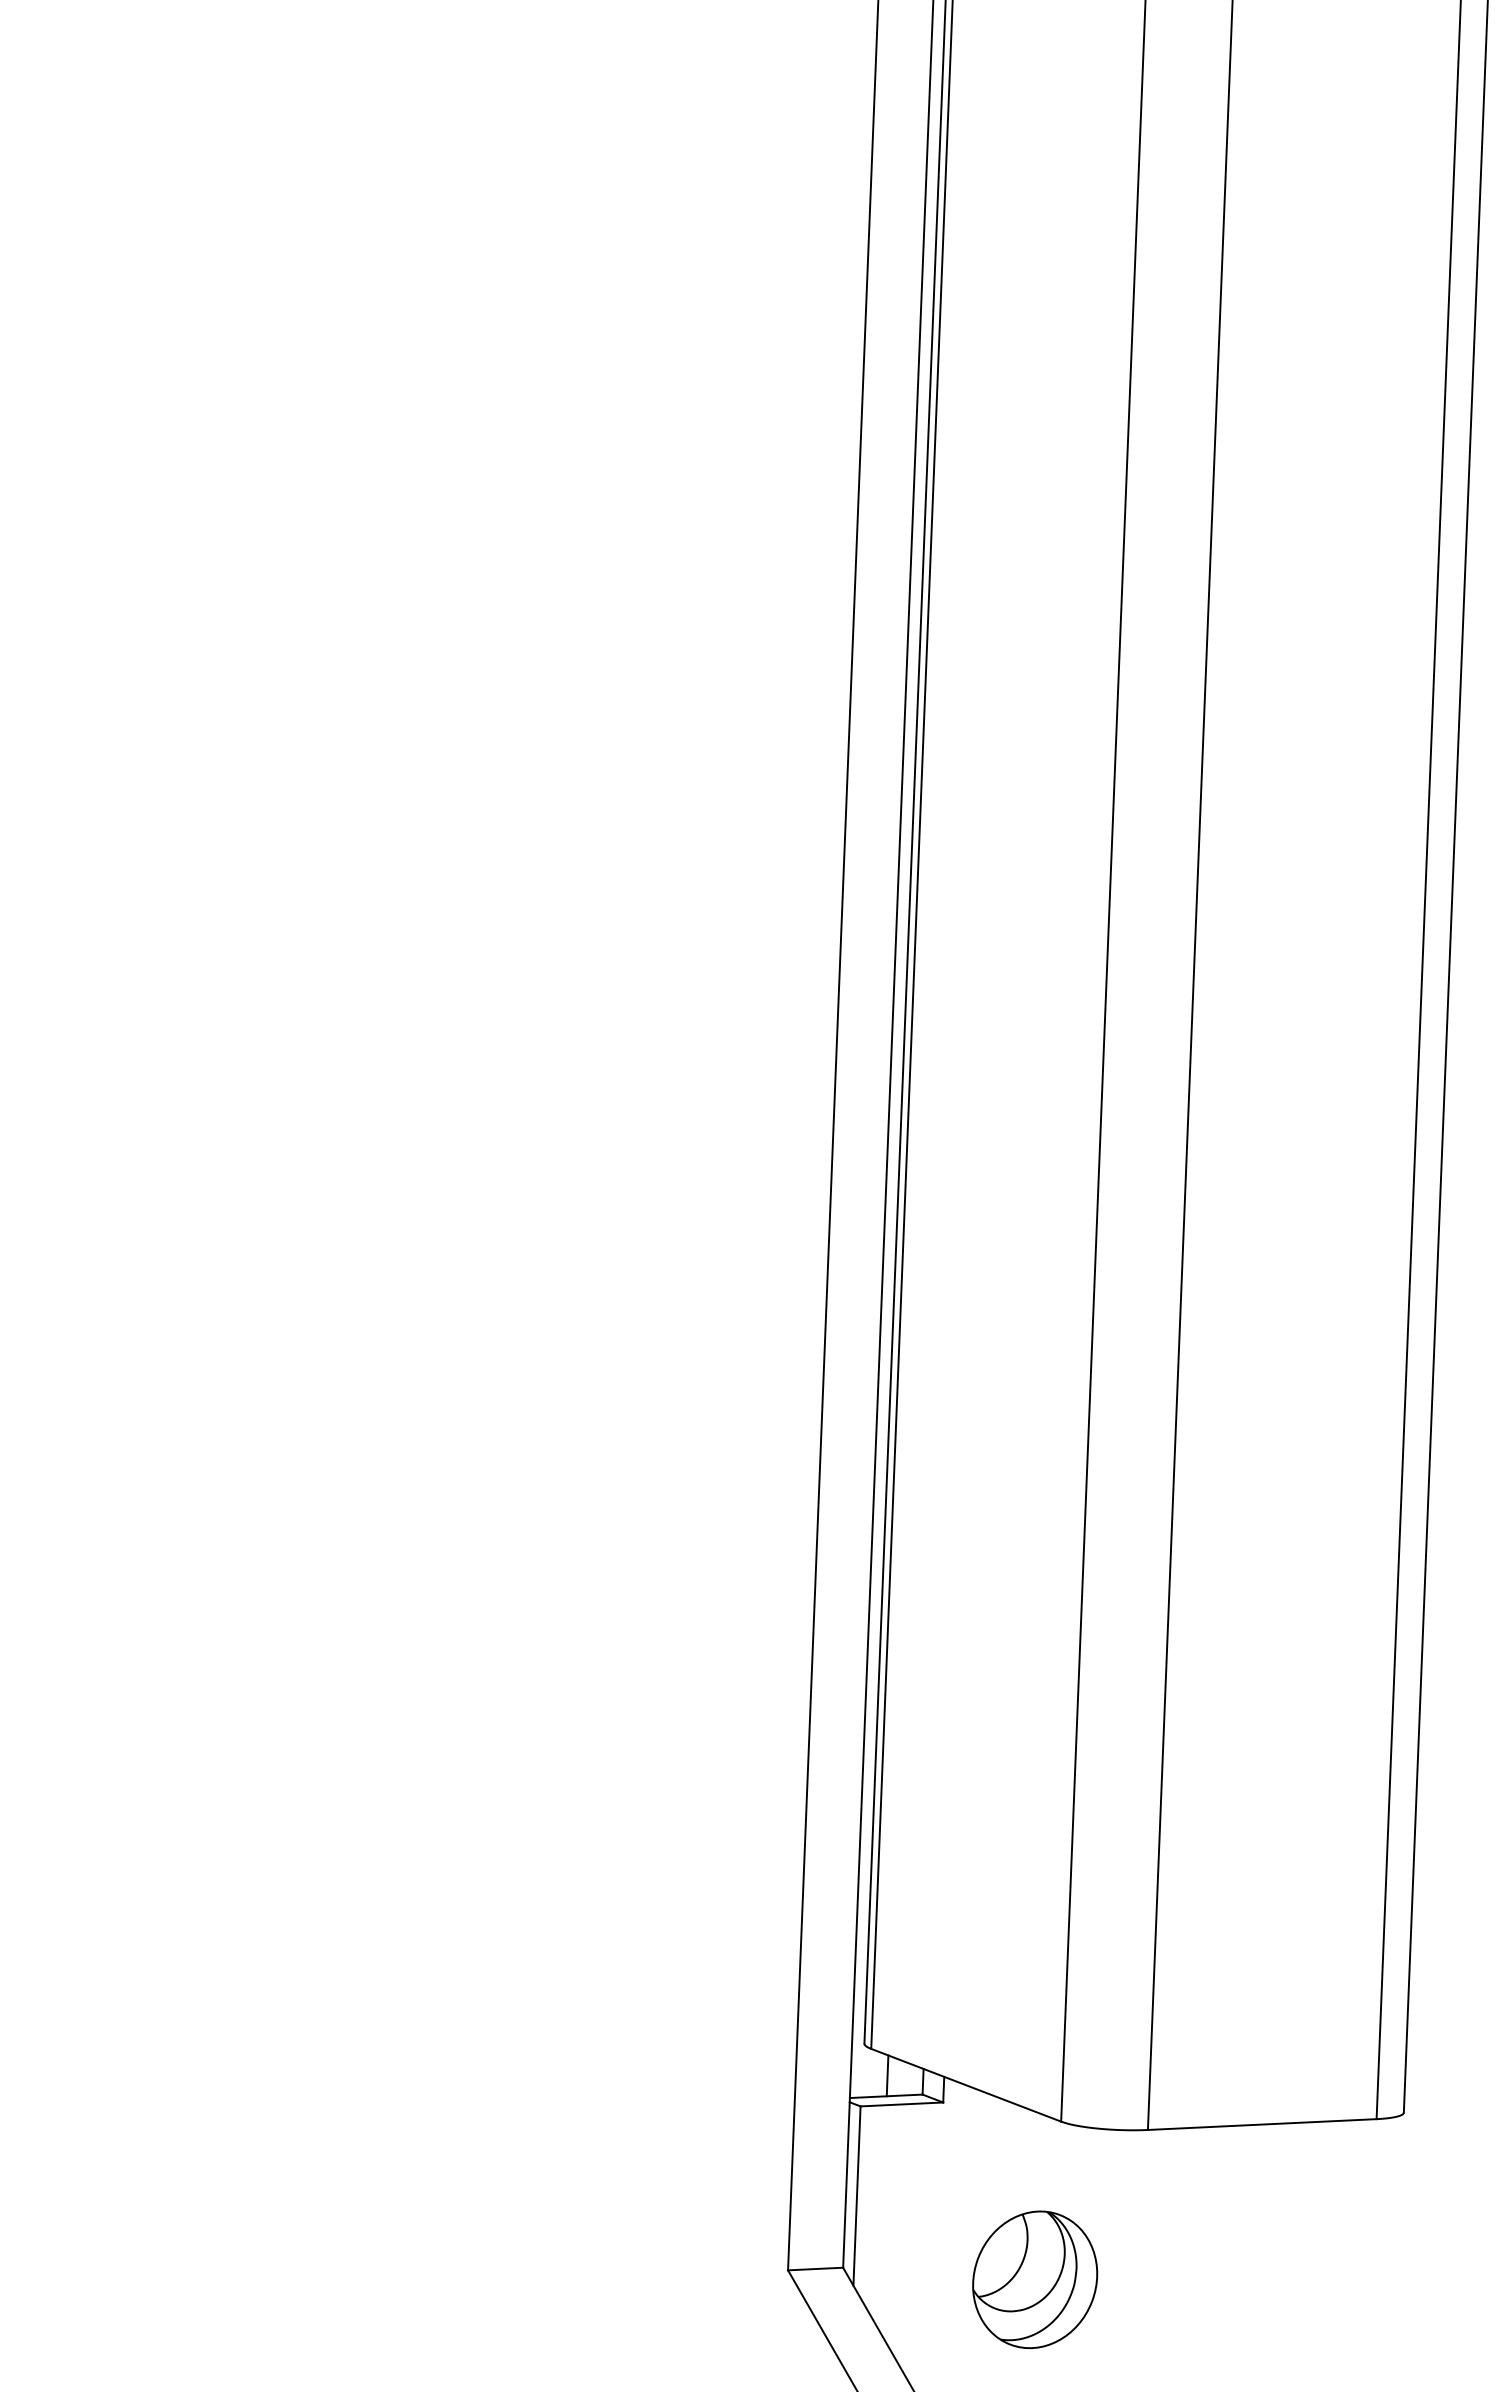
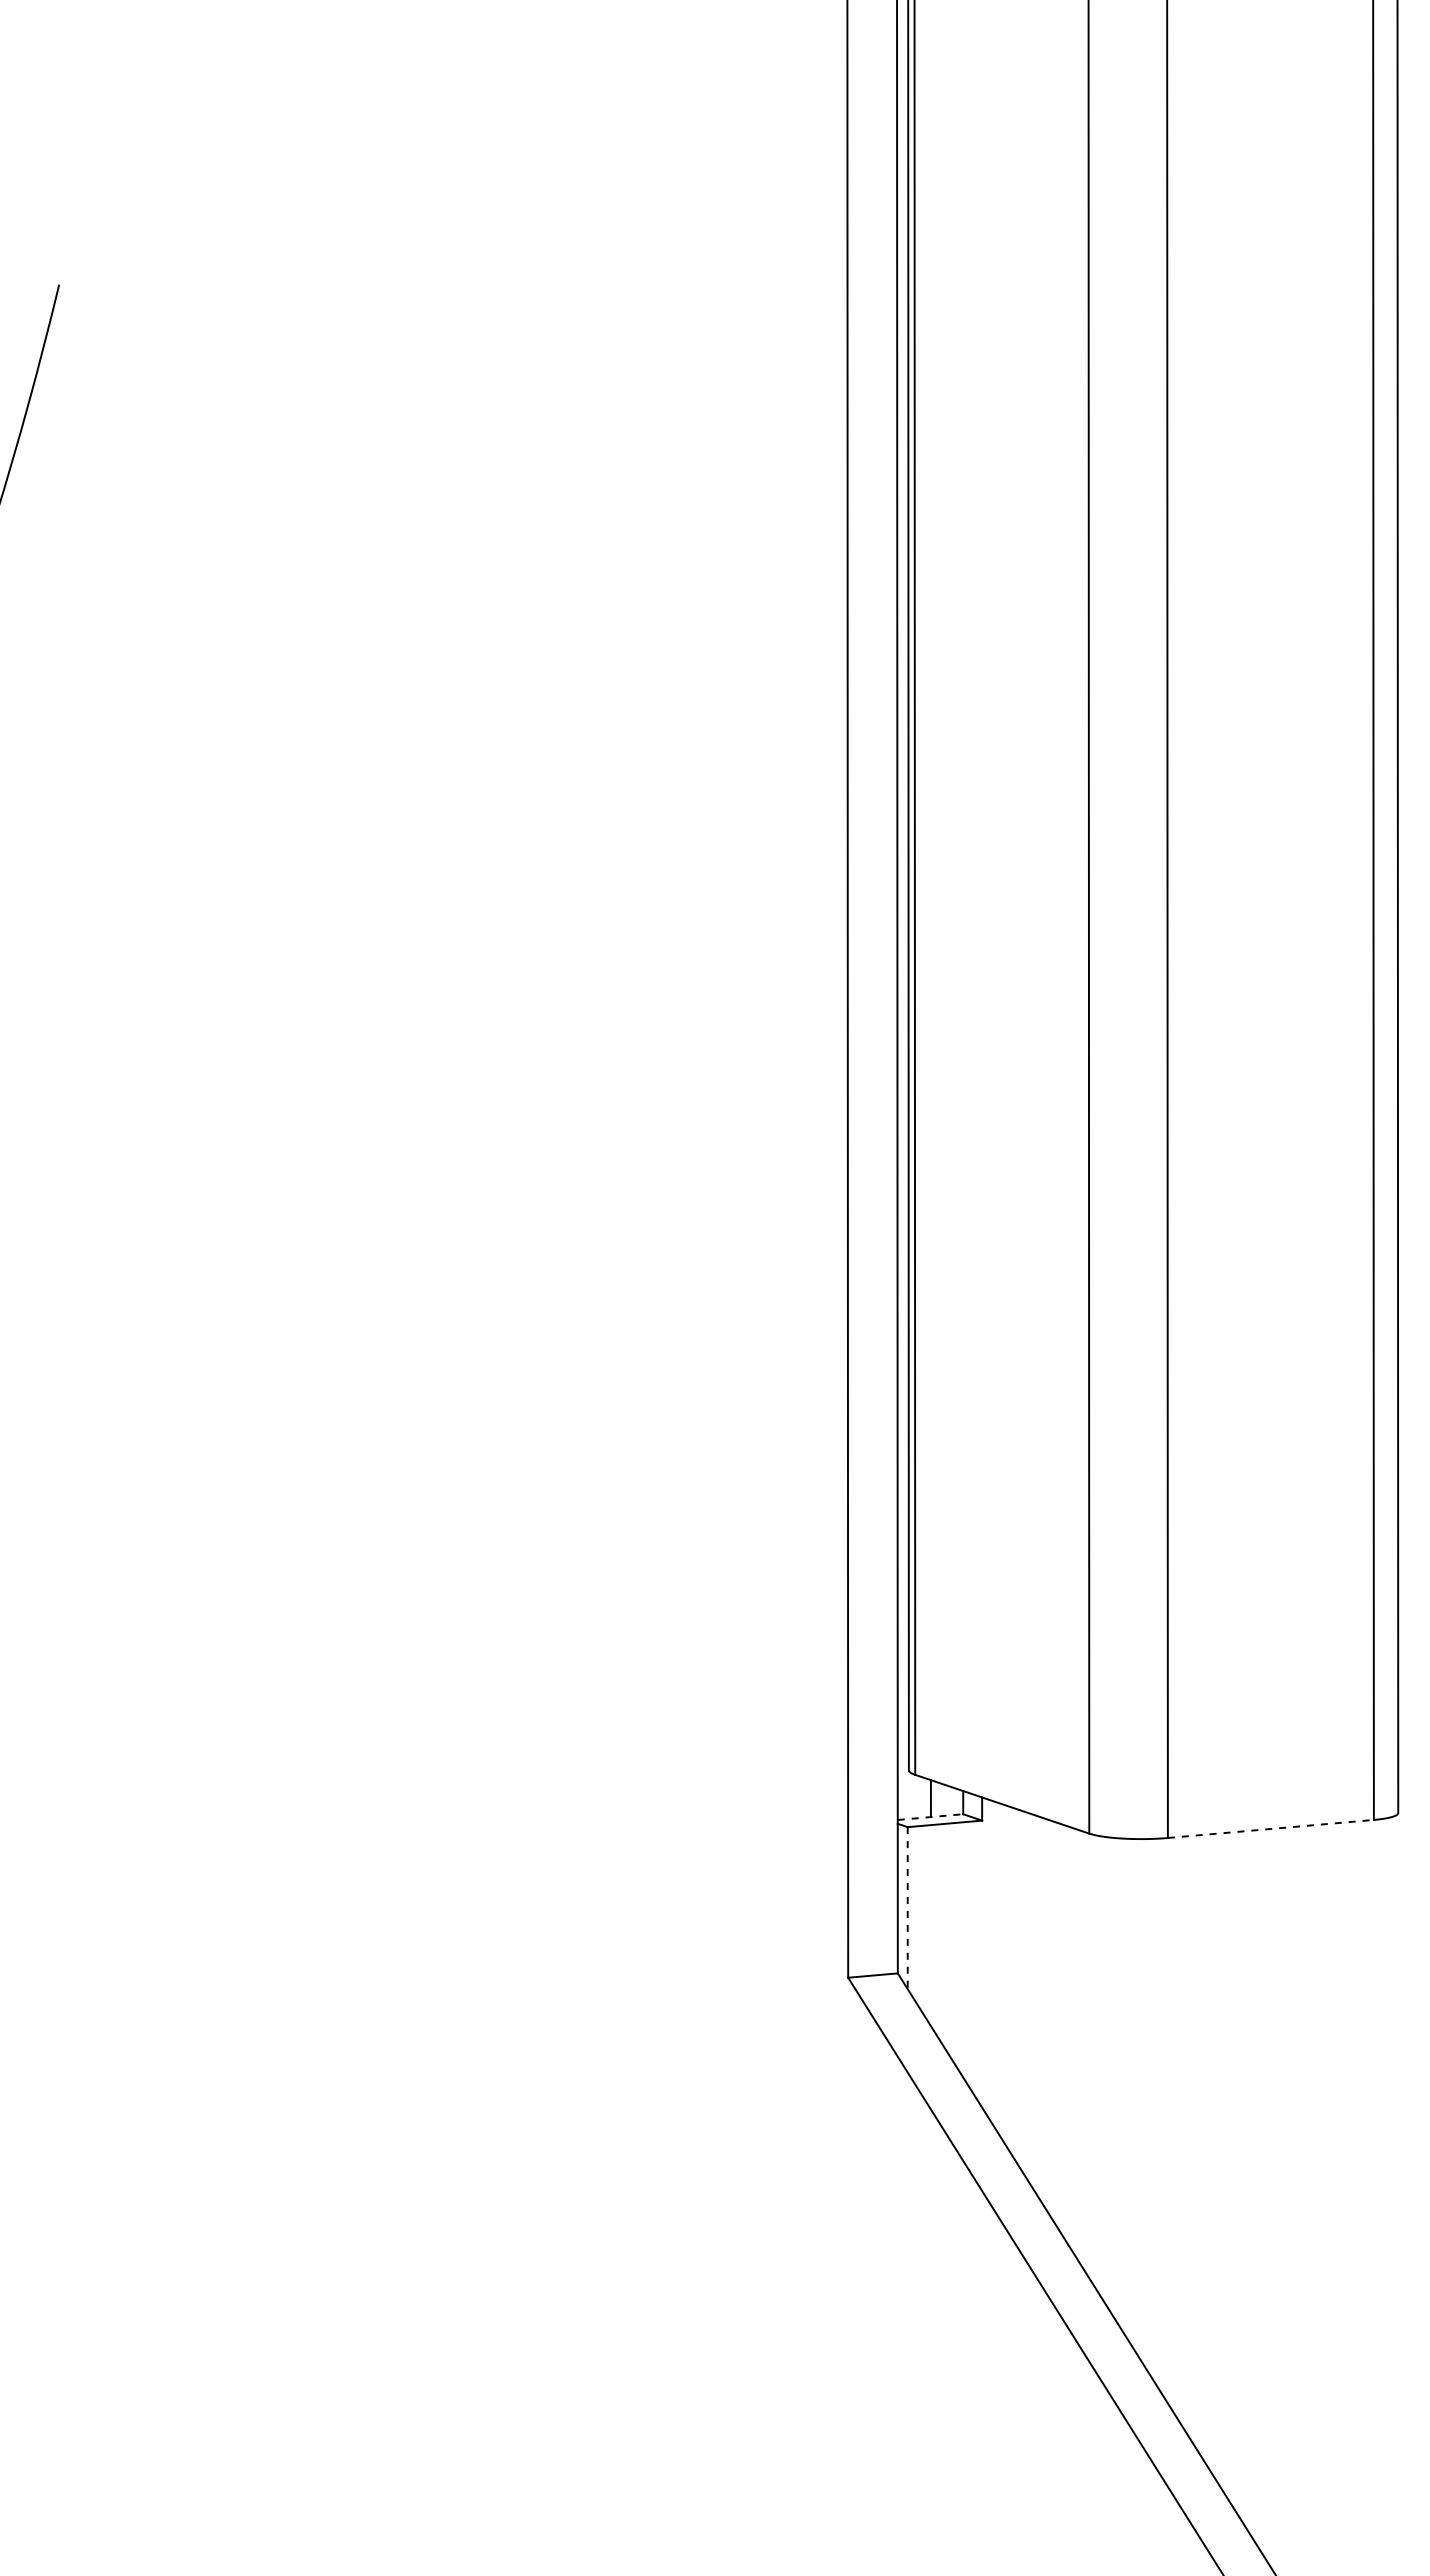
line: (886, 2096) -> (930, 1817), solid -> dashed
line: (1262, 2124) -> (1271, 1828), solid -> dashed
line: (856, 2196) -> (907, 1908), solid -> dashed
part: (1035, 2279) -> (1071, 1977), removed

